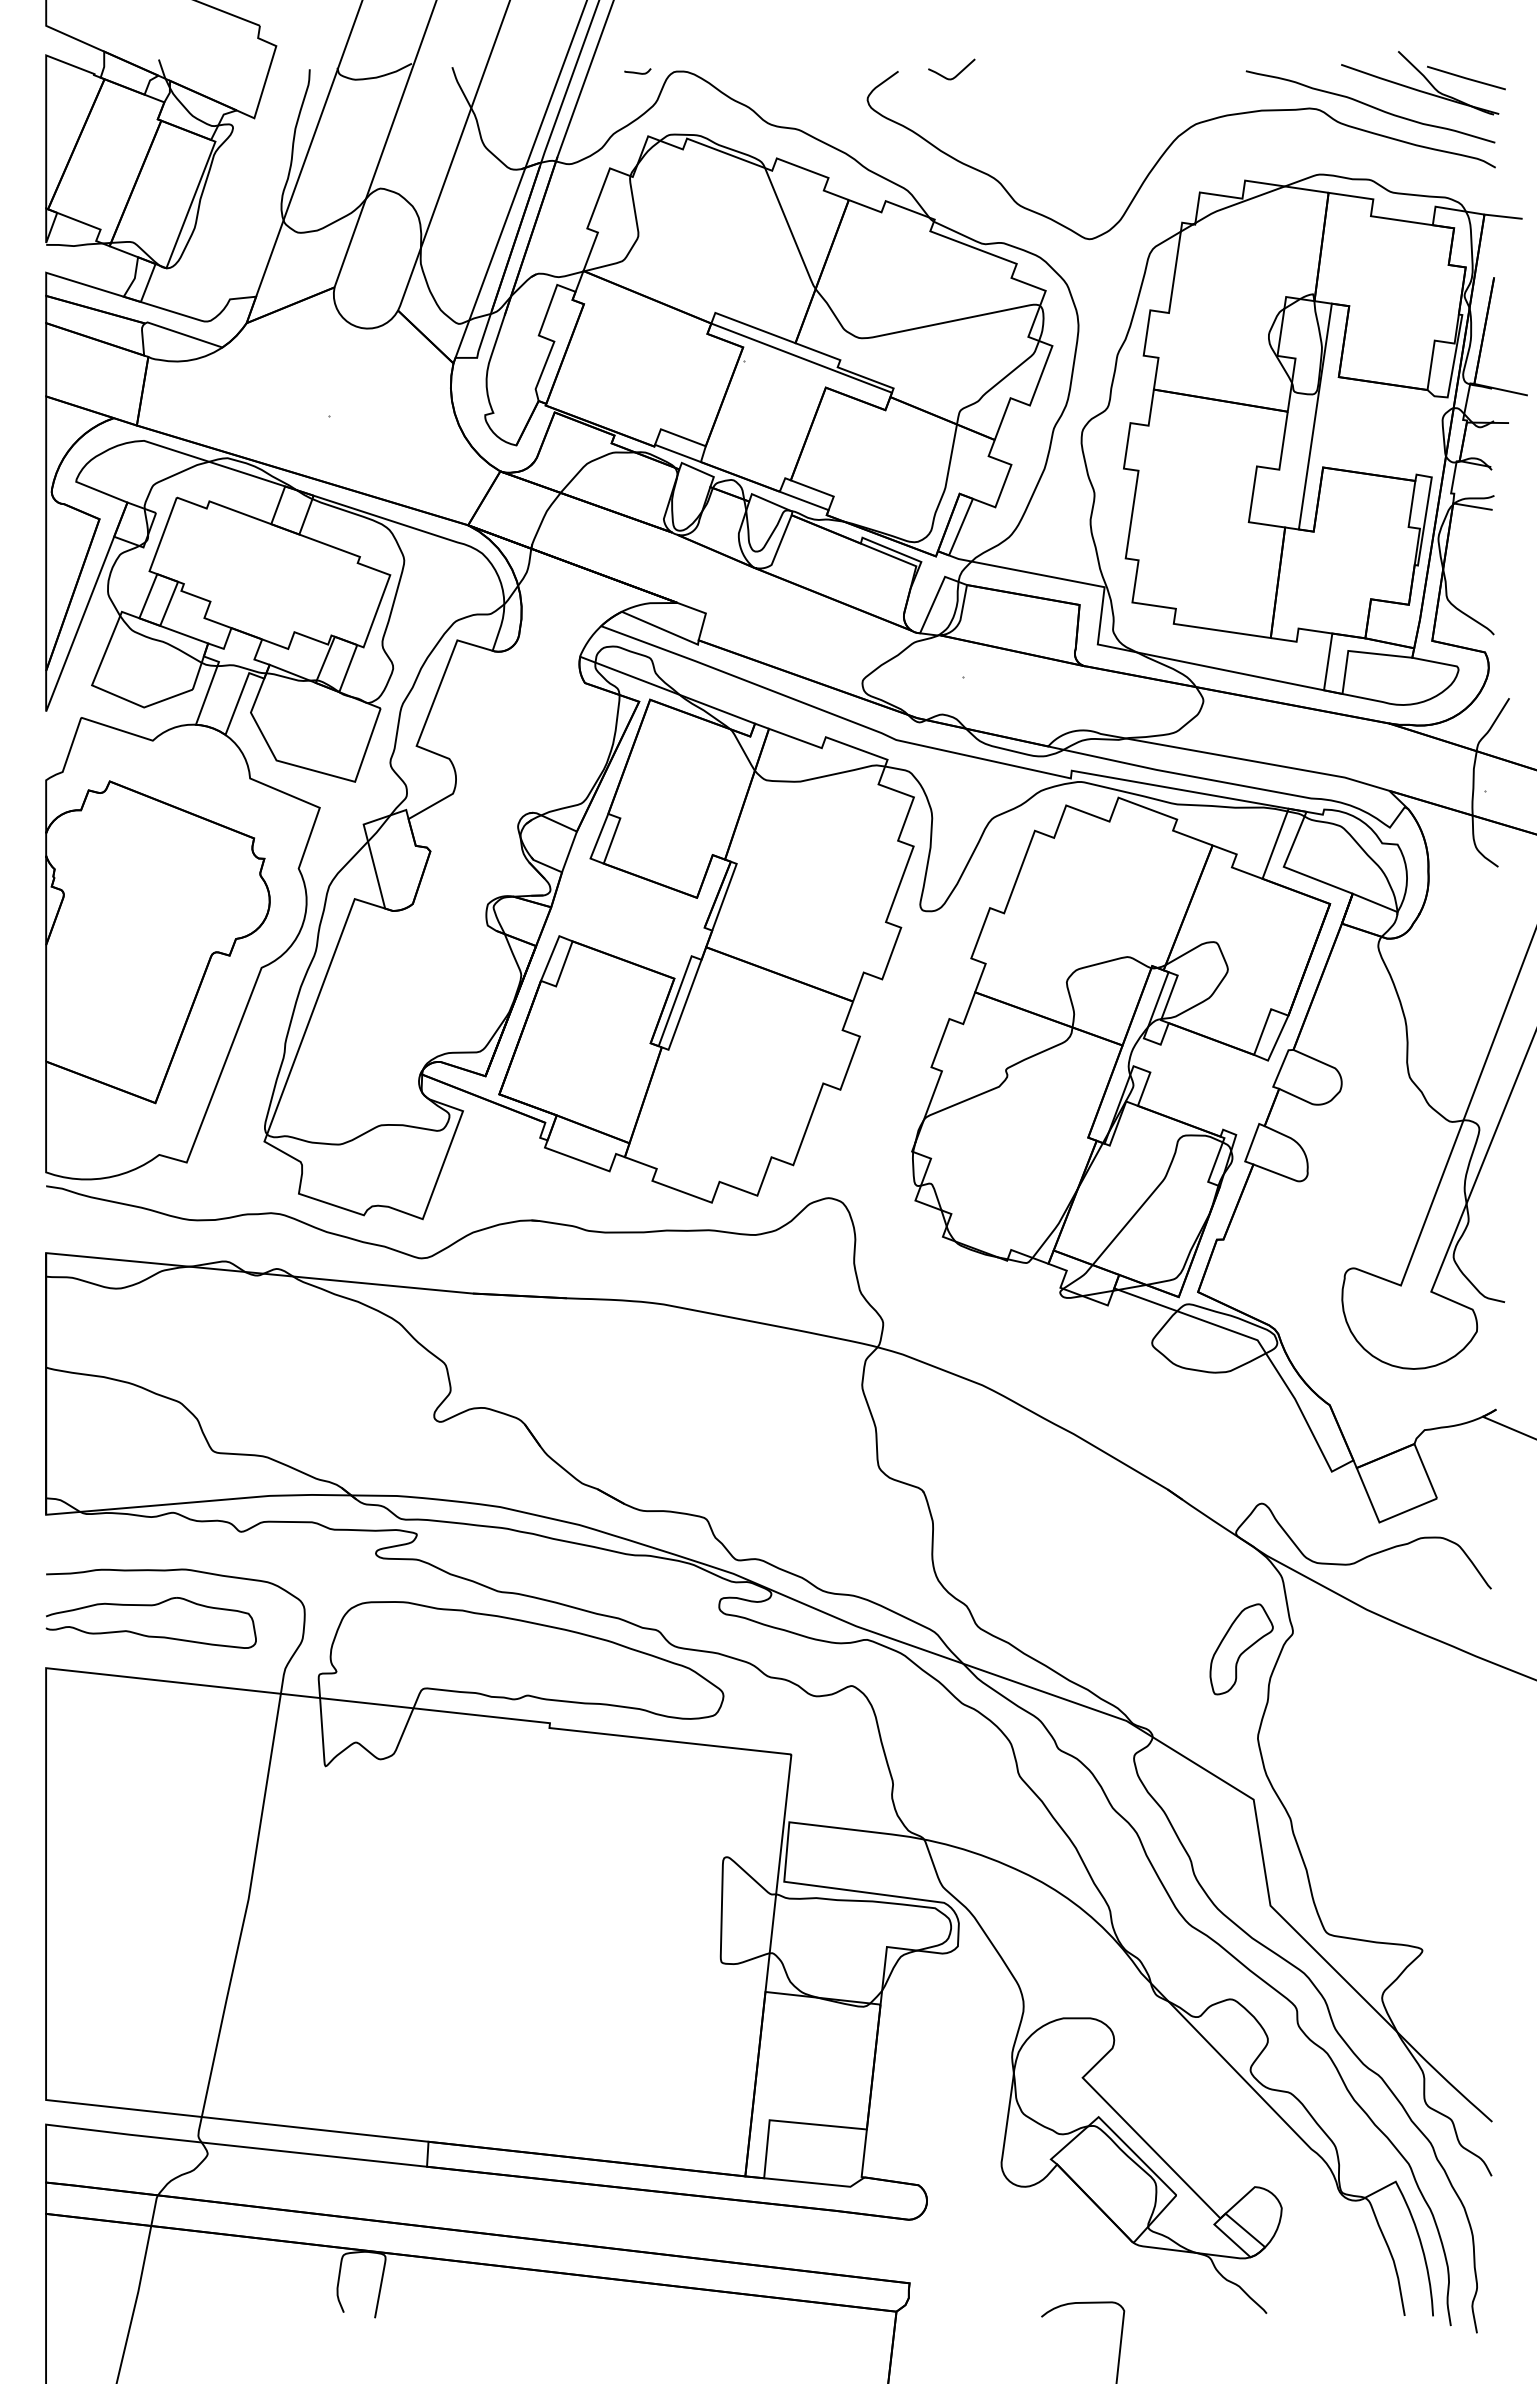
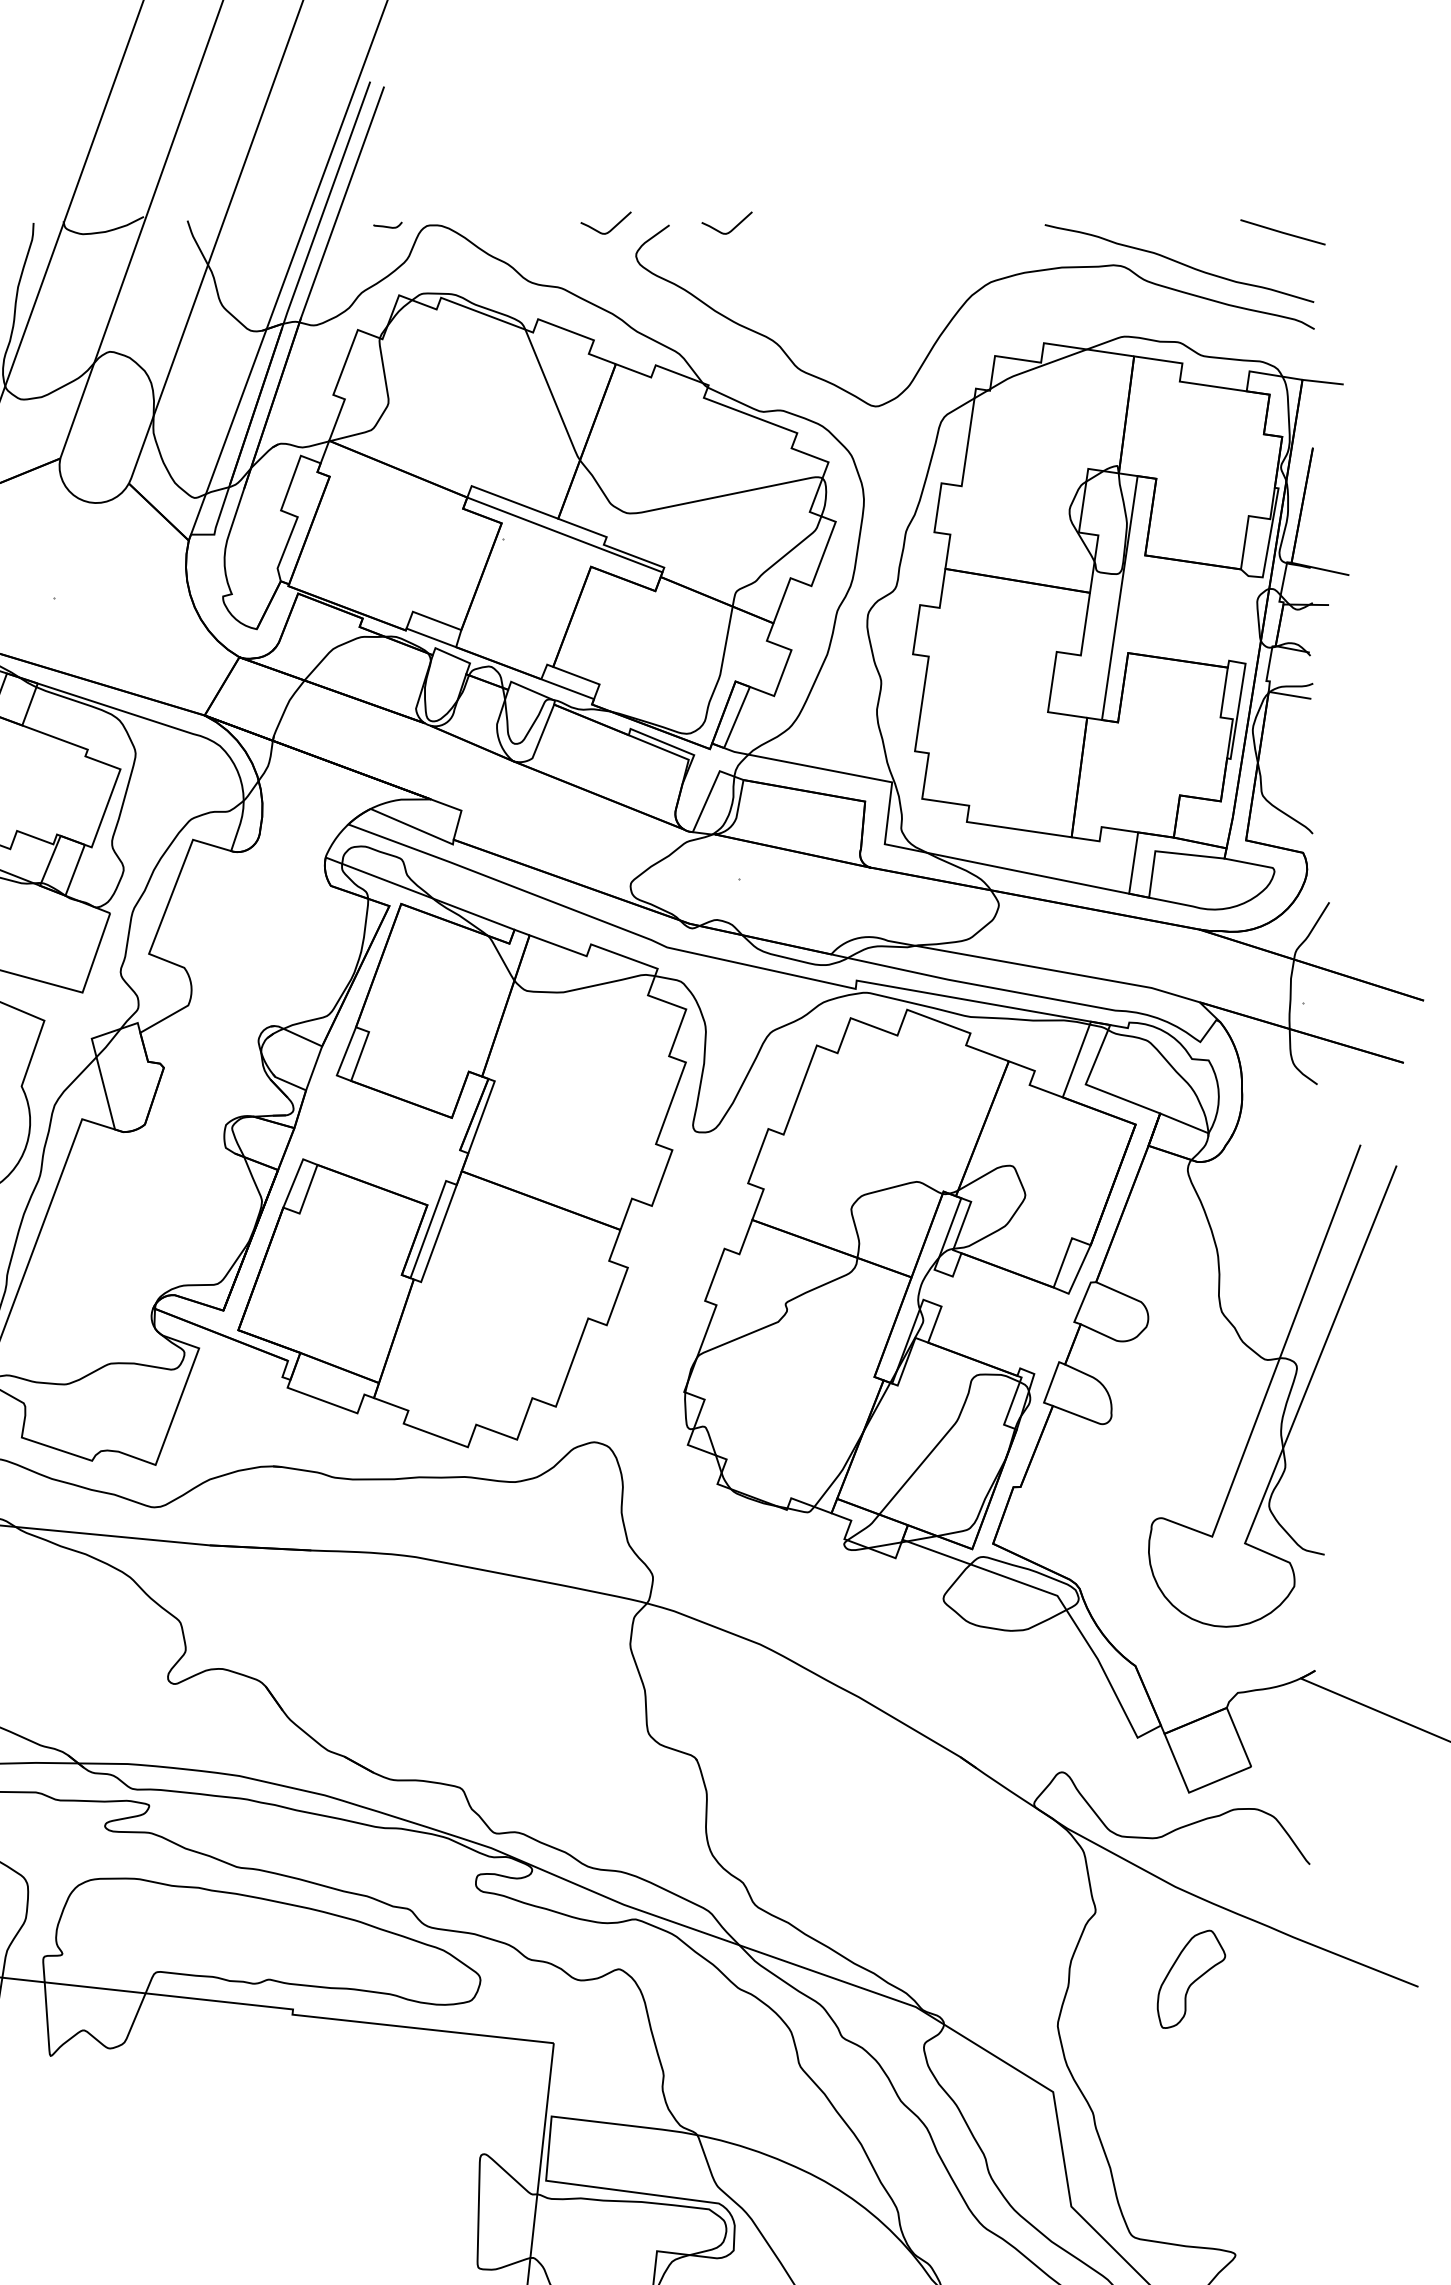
curve: (844, 74) -> (611, 228), added
part: (1418, 89) -> (1231, 244), removed
part: (1241, 1649) -> (1191, 1979), moved

